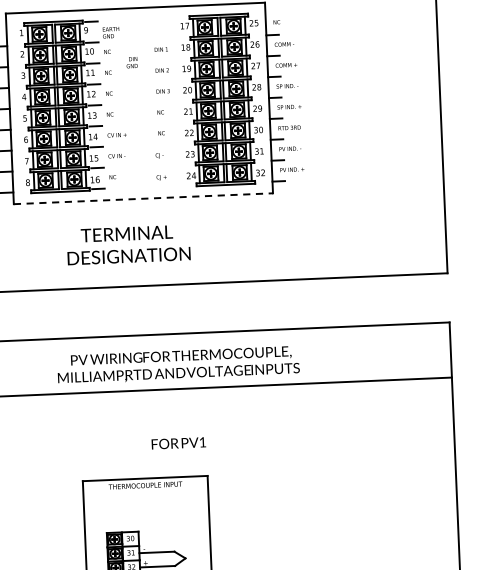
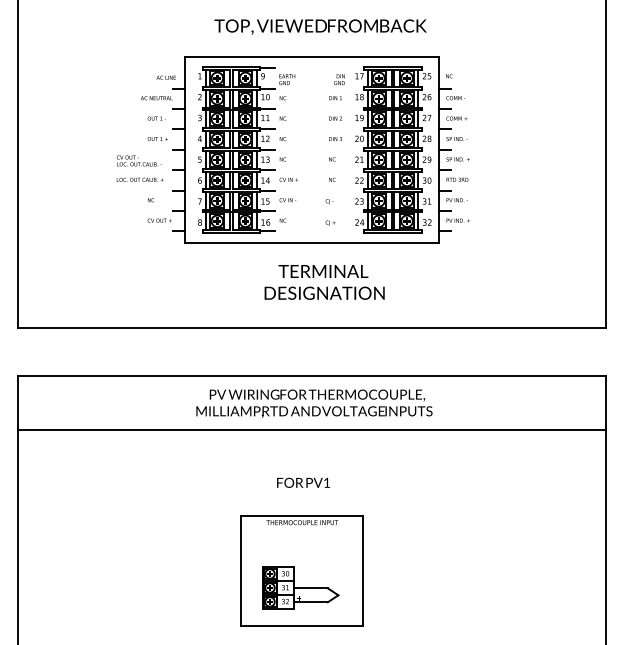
text: (132, 62) -> (339, 79), moved
line: (142, 198) -> (311, 242), dashed -> solid
text: (128, 245) -> (324, 282), moved
text: (178, 365) -> (314, 403), moved
text: (178, 442) -> (303, 482), moved

